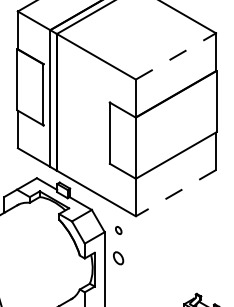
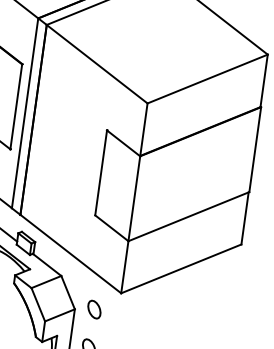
line: (176, 56) -> (208, 79), dashed -> solid
line: (175, 193) -> (180, 269), dashed -> solid
part: (118, 230) -> (94, 309), size x1.67

